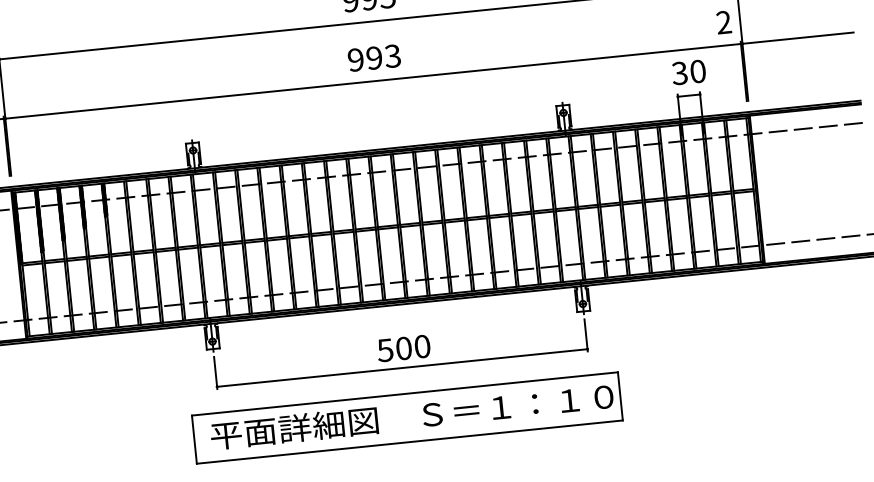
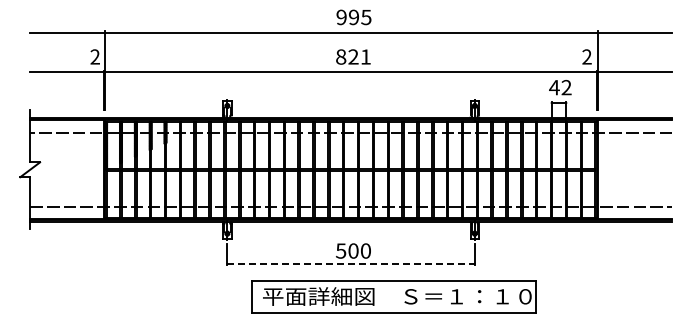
text: (374, 57) -> (353, 56), 993 -> 821
text: (688, 72) -> (560, 87), 30 -> 42
line: (402, 367) -> (351, 263), solid -> dashed
part: (406, 416) -> (393, 296), moved

